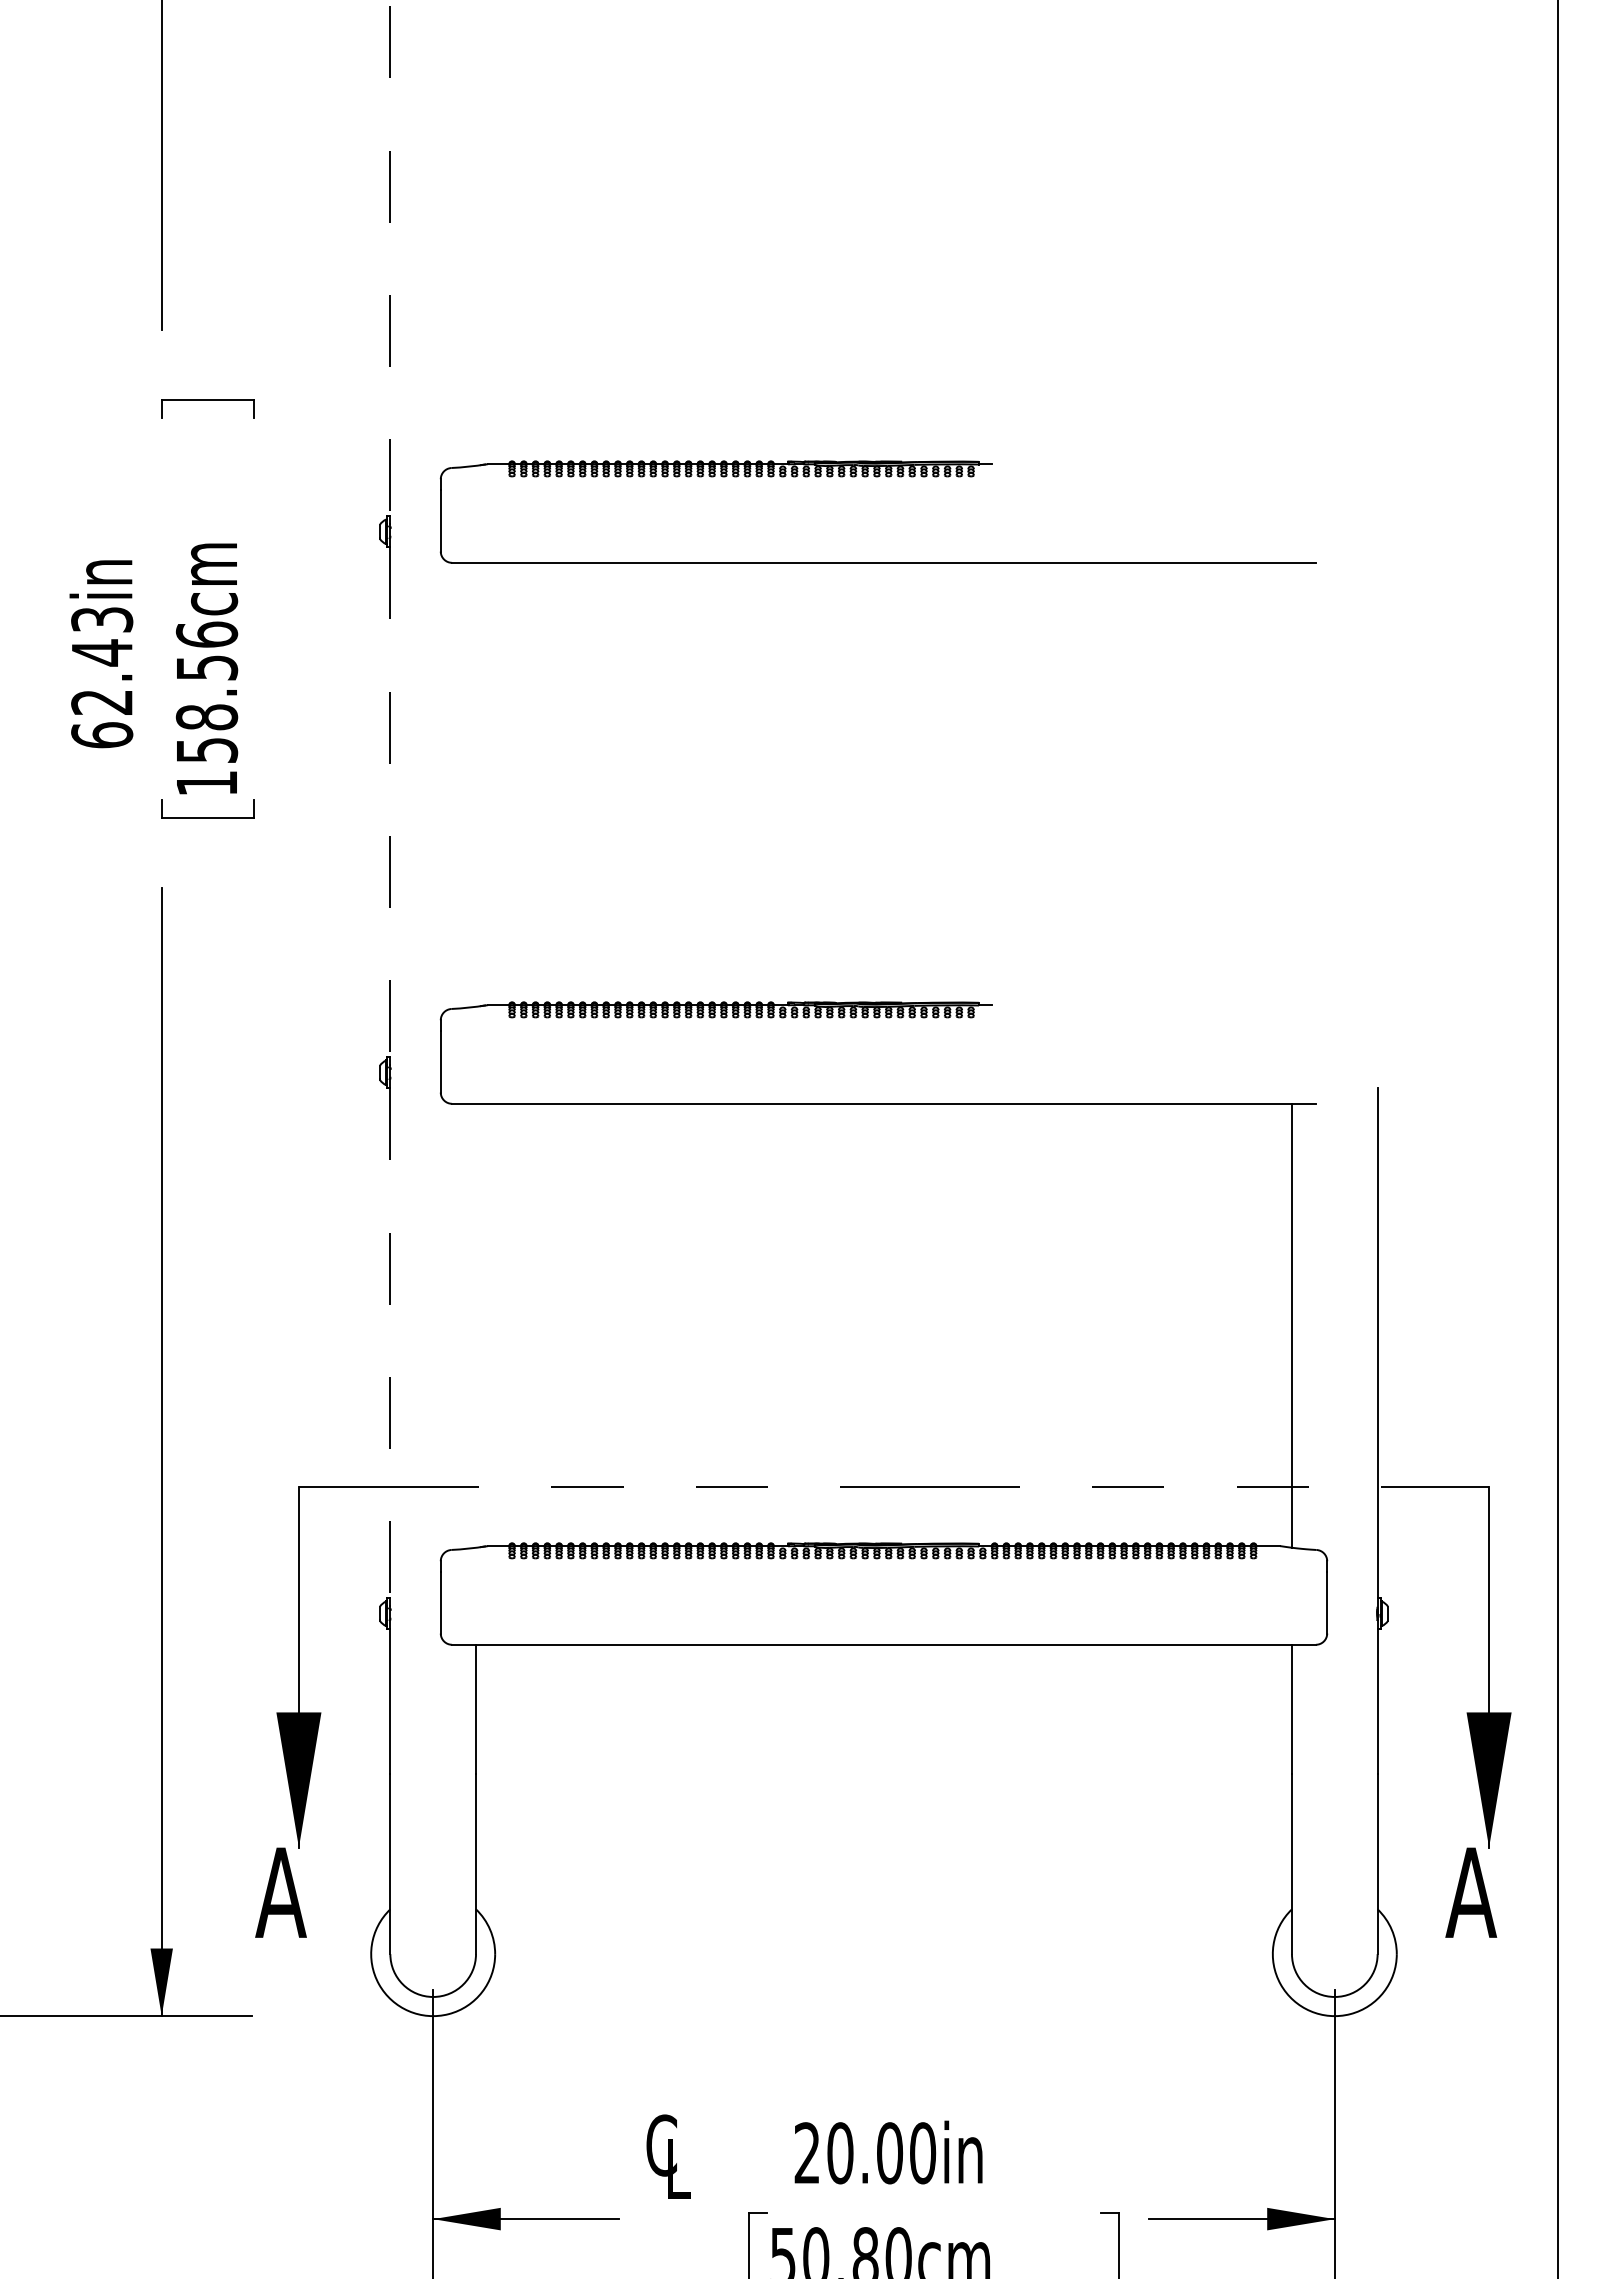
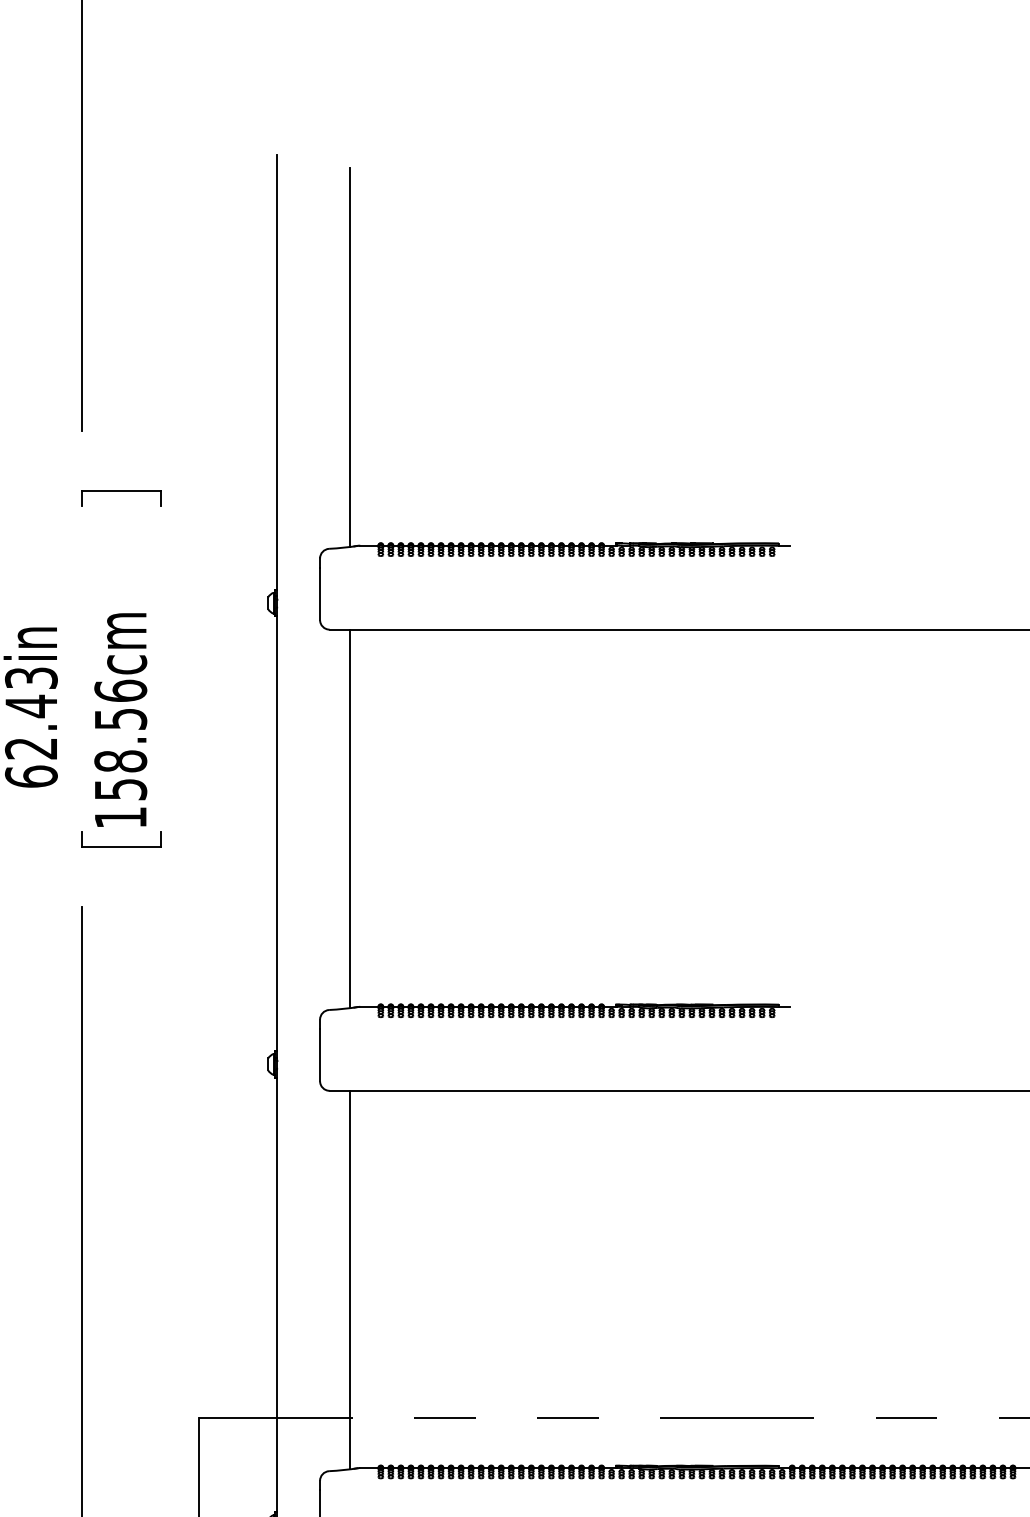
line: (476, 243) -> (350, 357), added
line: (390, 261) -> (277, 372), dashed -> solid
line: (476, 784) -> (350, 818), added
line: (390, 802) -> (277, 833), dashed -> solid
line: (476, 1325) -> (350, 1279), added
line: (390, 1343) -> (277, 1295), dashed -> solid

